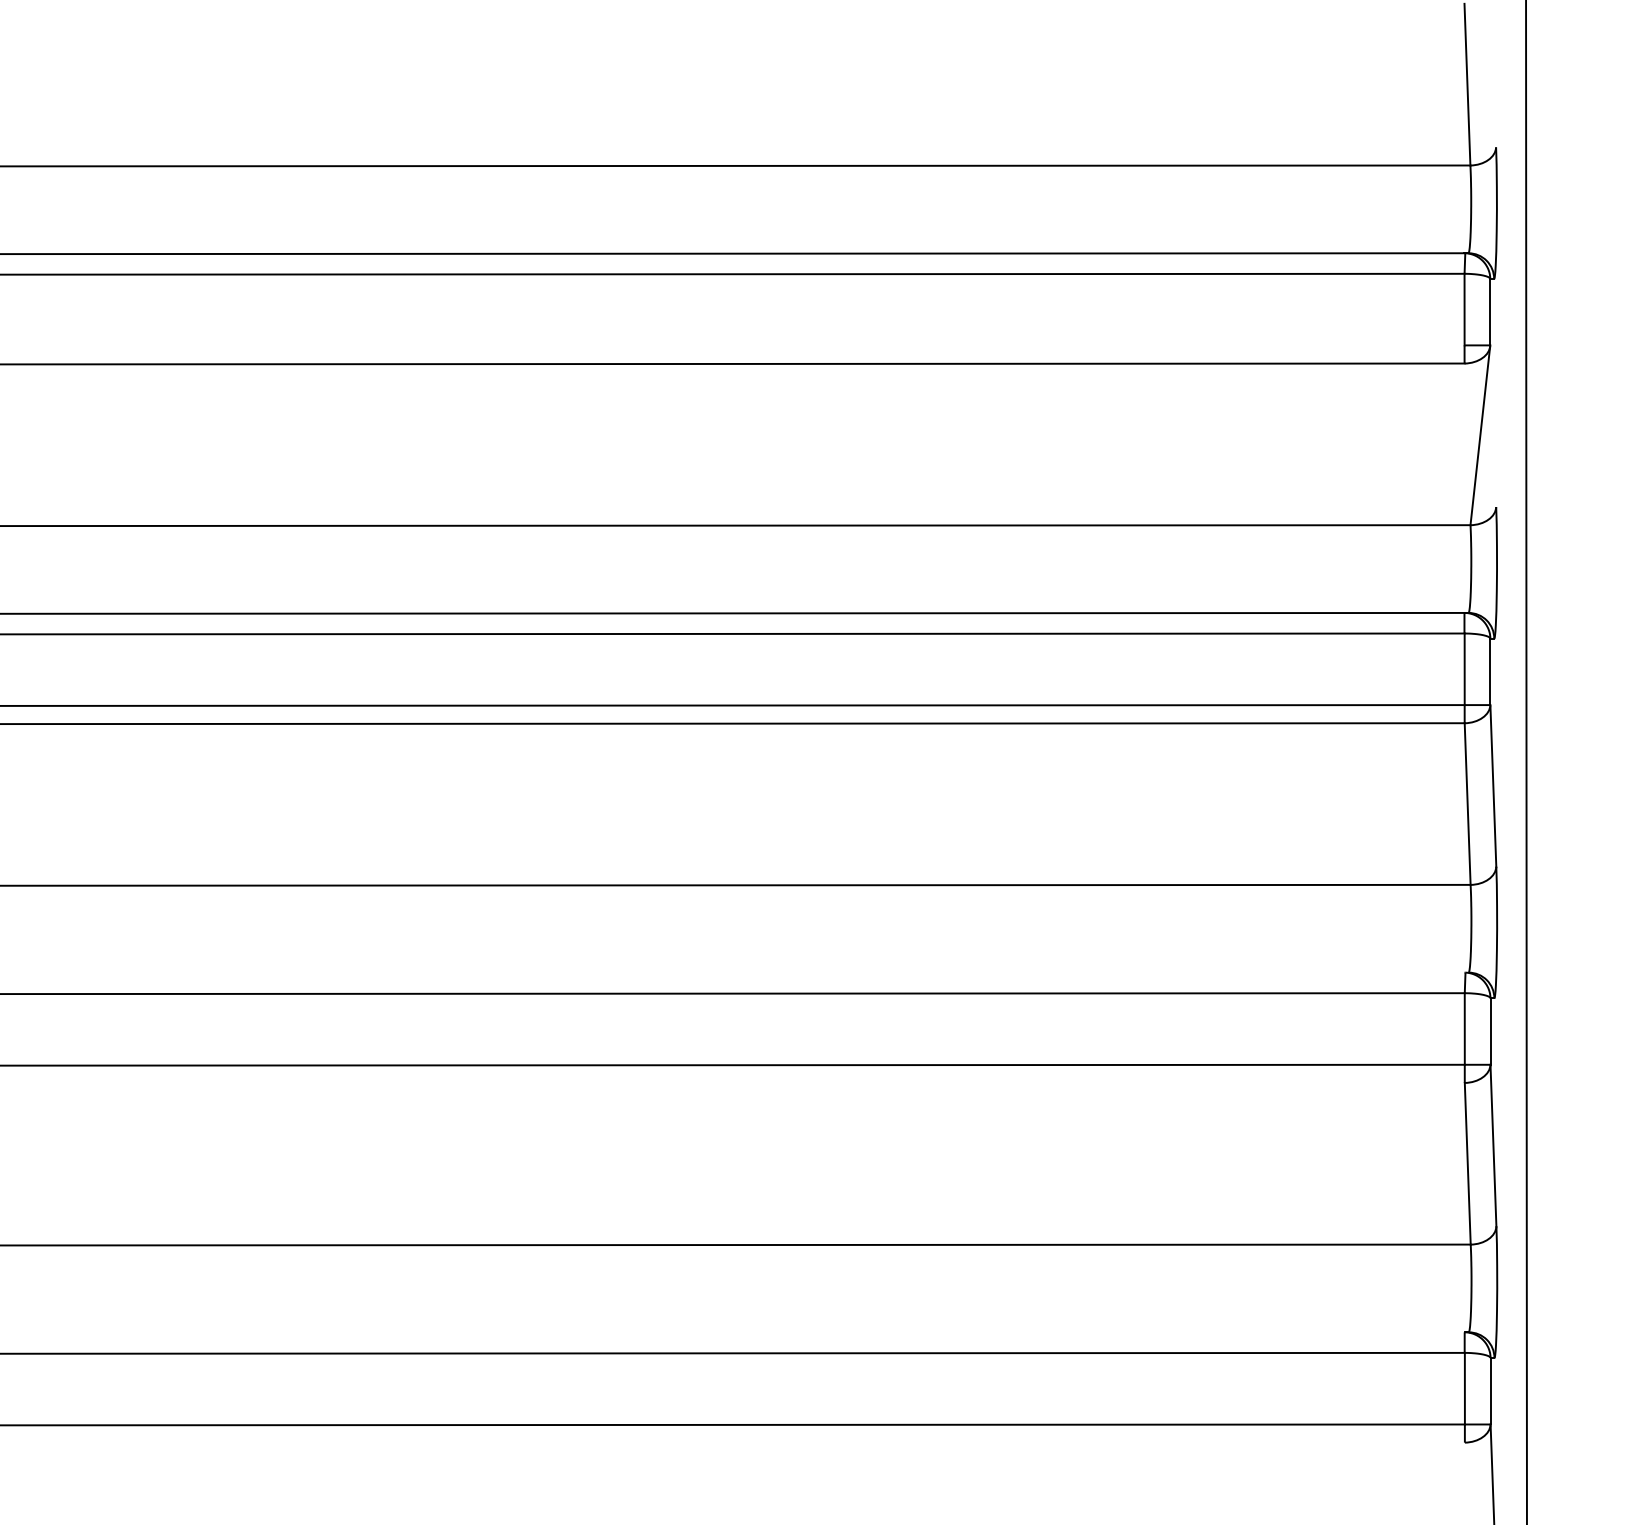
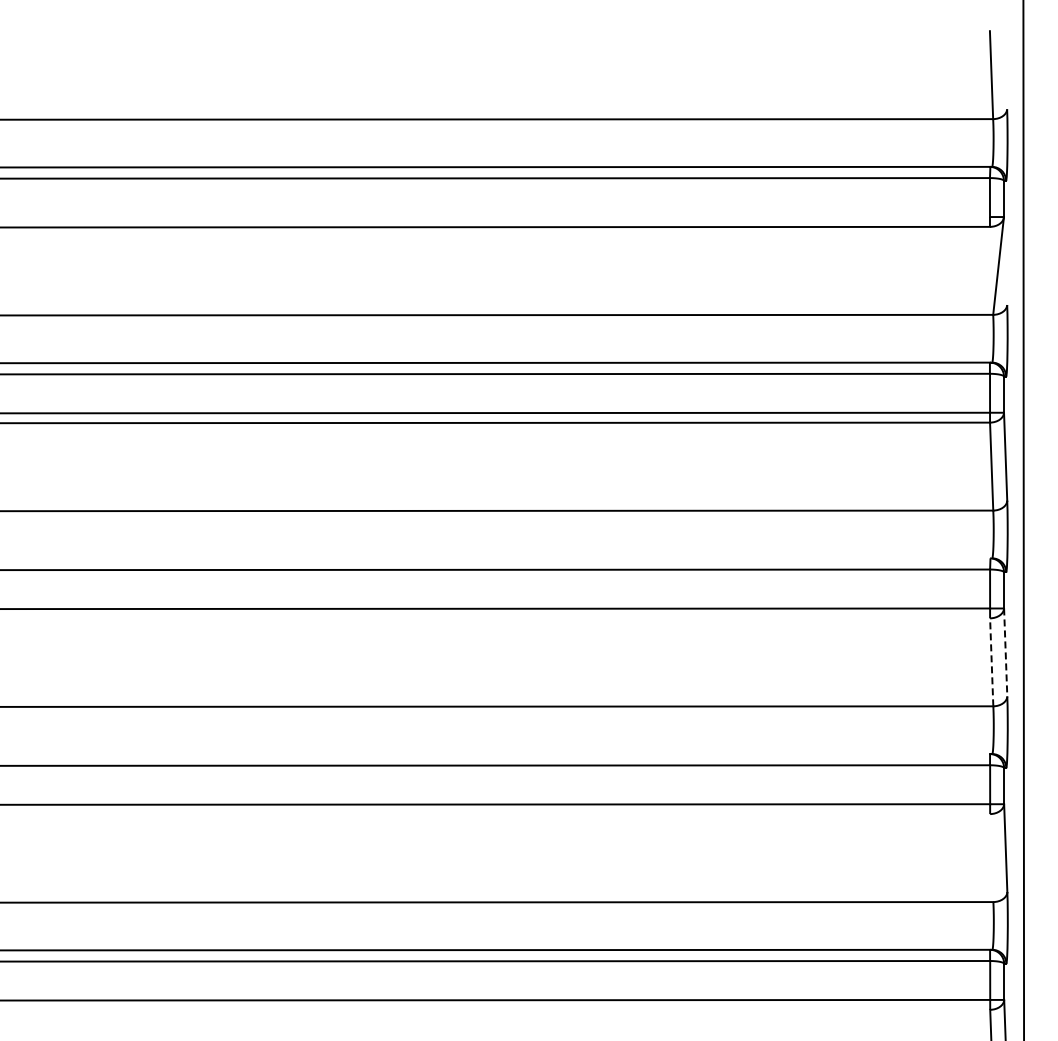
line: (1493, 1145) -> (1005, 652), solid -> dashed
line: (1467, 1162) -> (991, 661), solid -> dashed

